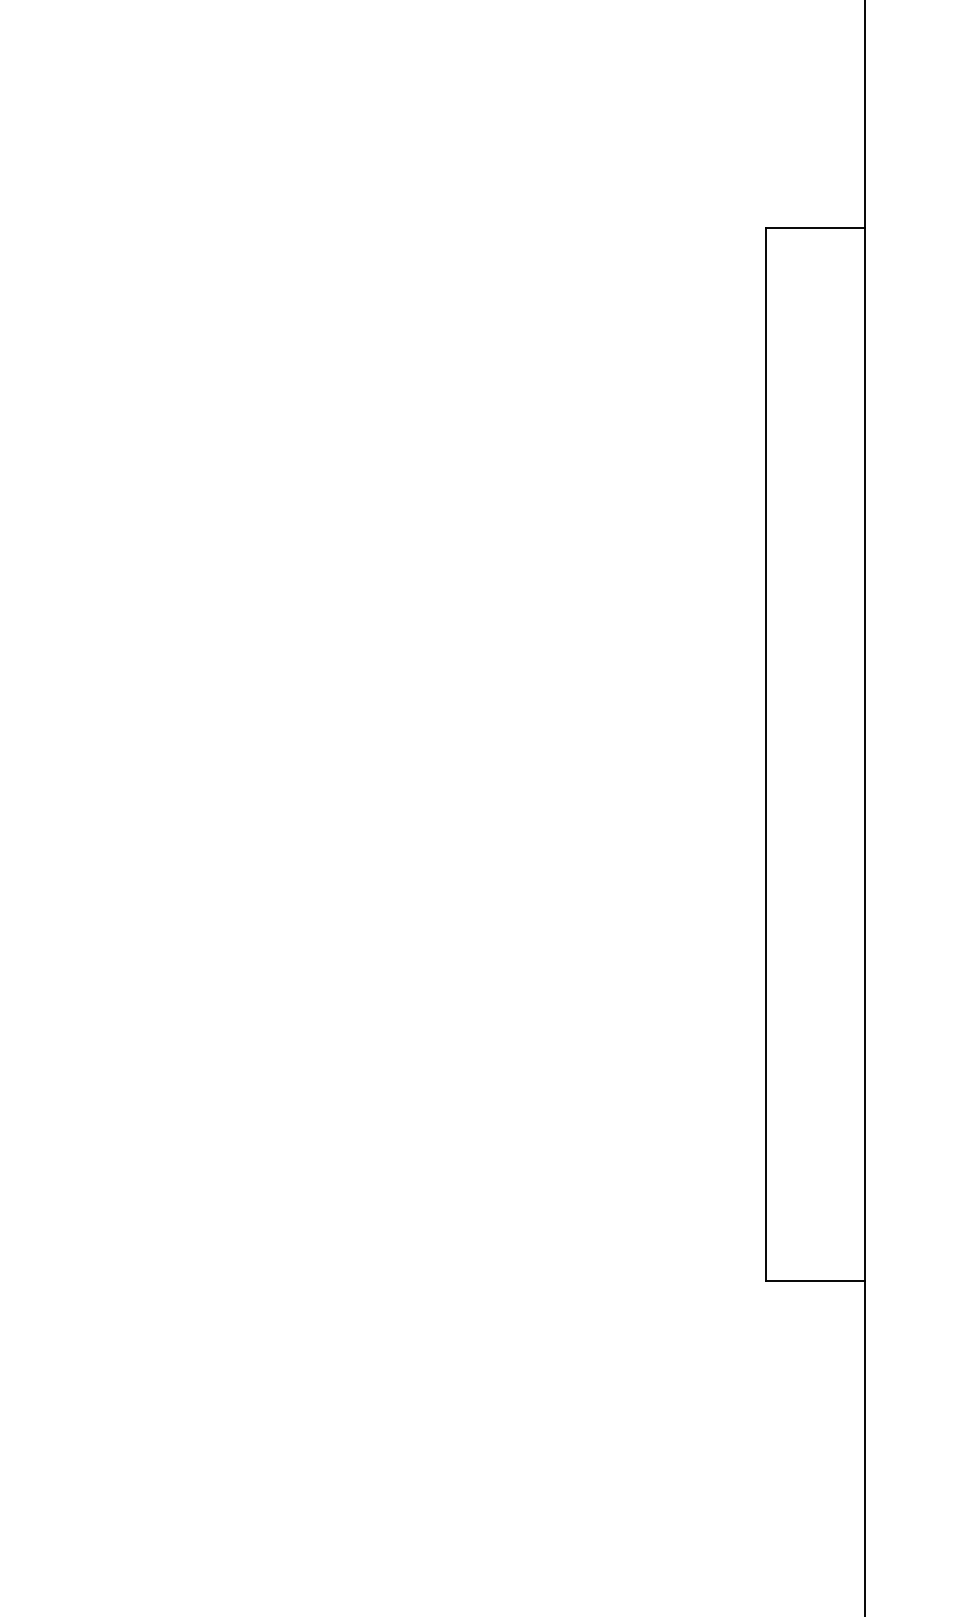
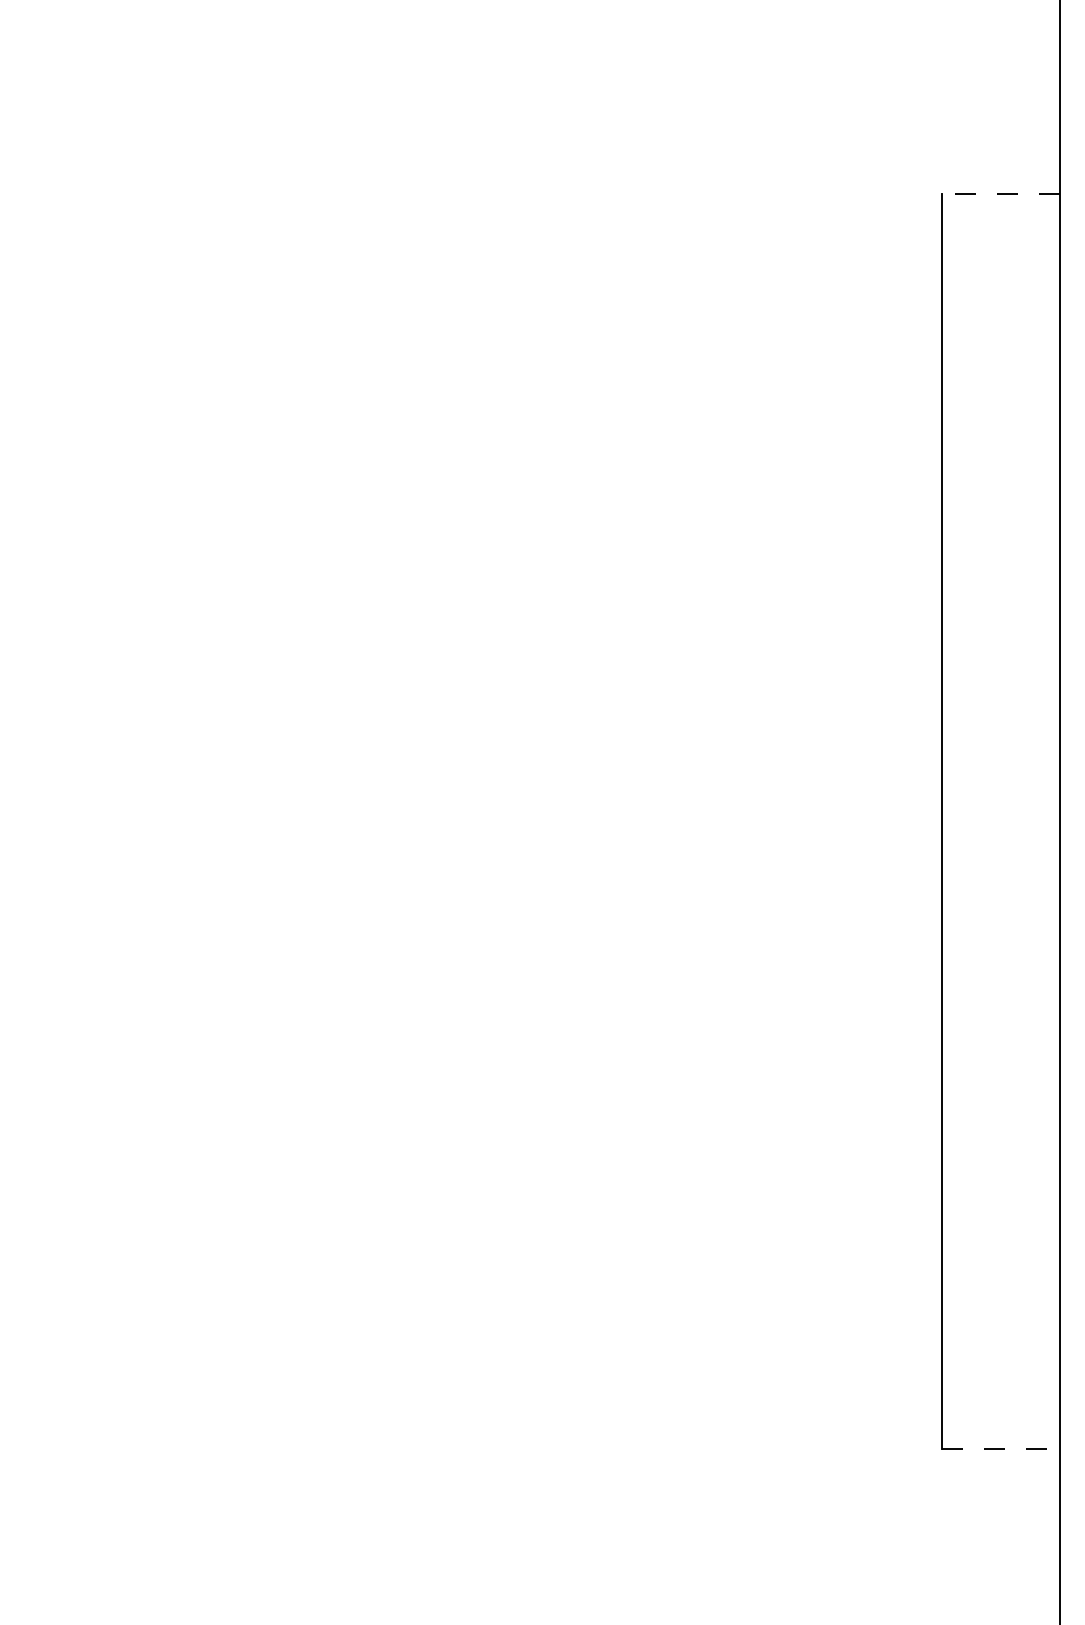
line: (814, 228) -> (1000, 194), solid -> dashed
line: (815, 1281) -> (1001, 1449), solid -> dashed

